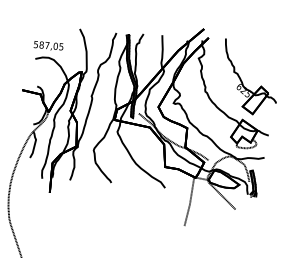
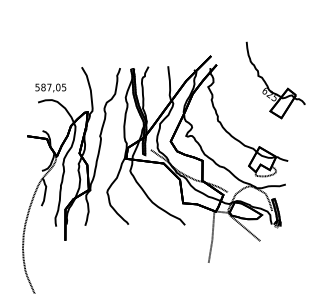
part: (243, 81) -> (268, 85), moved

